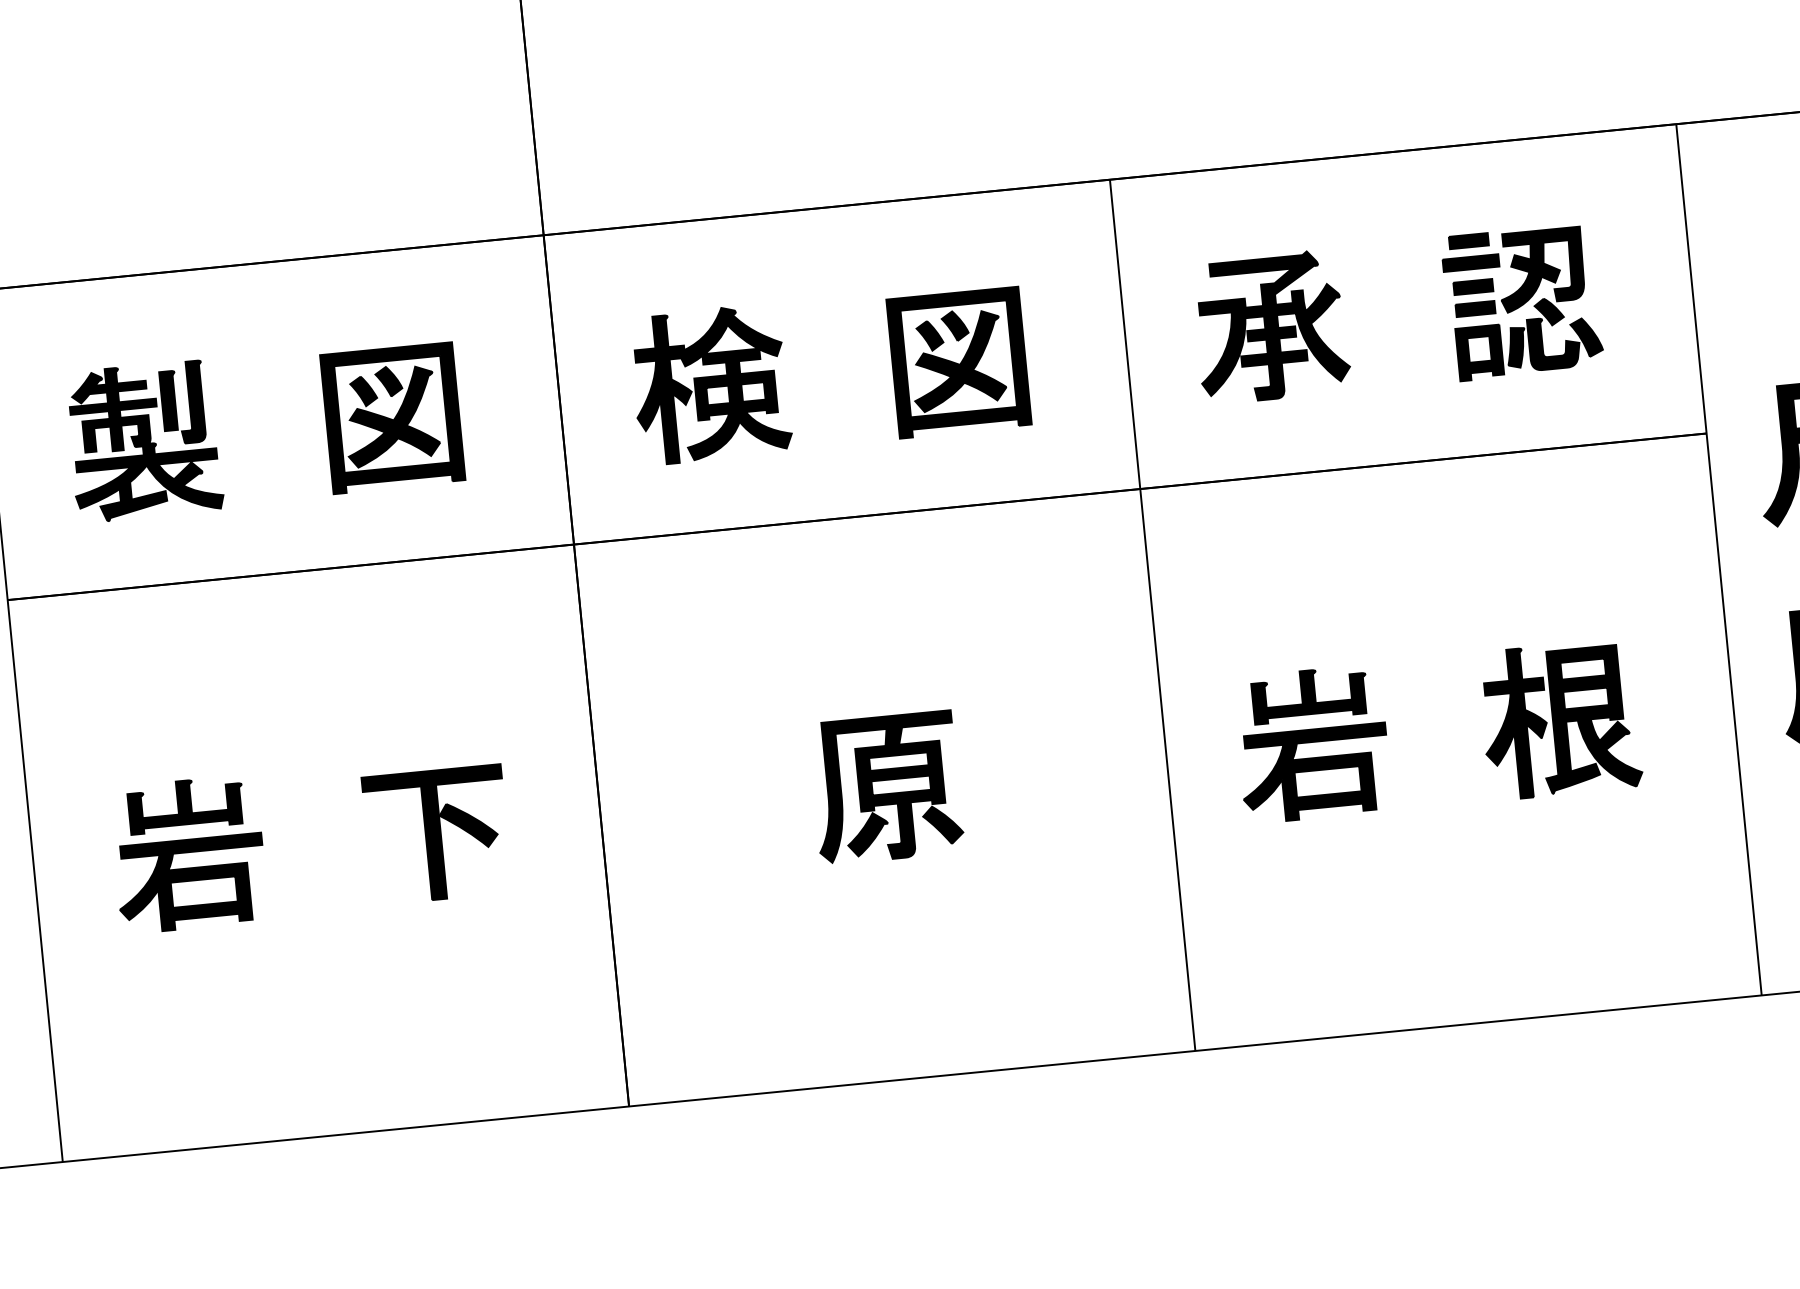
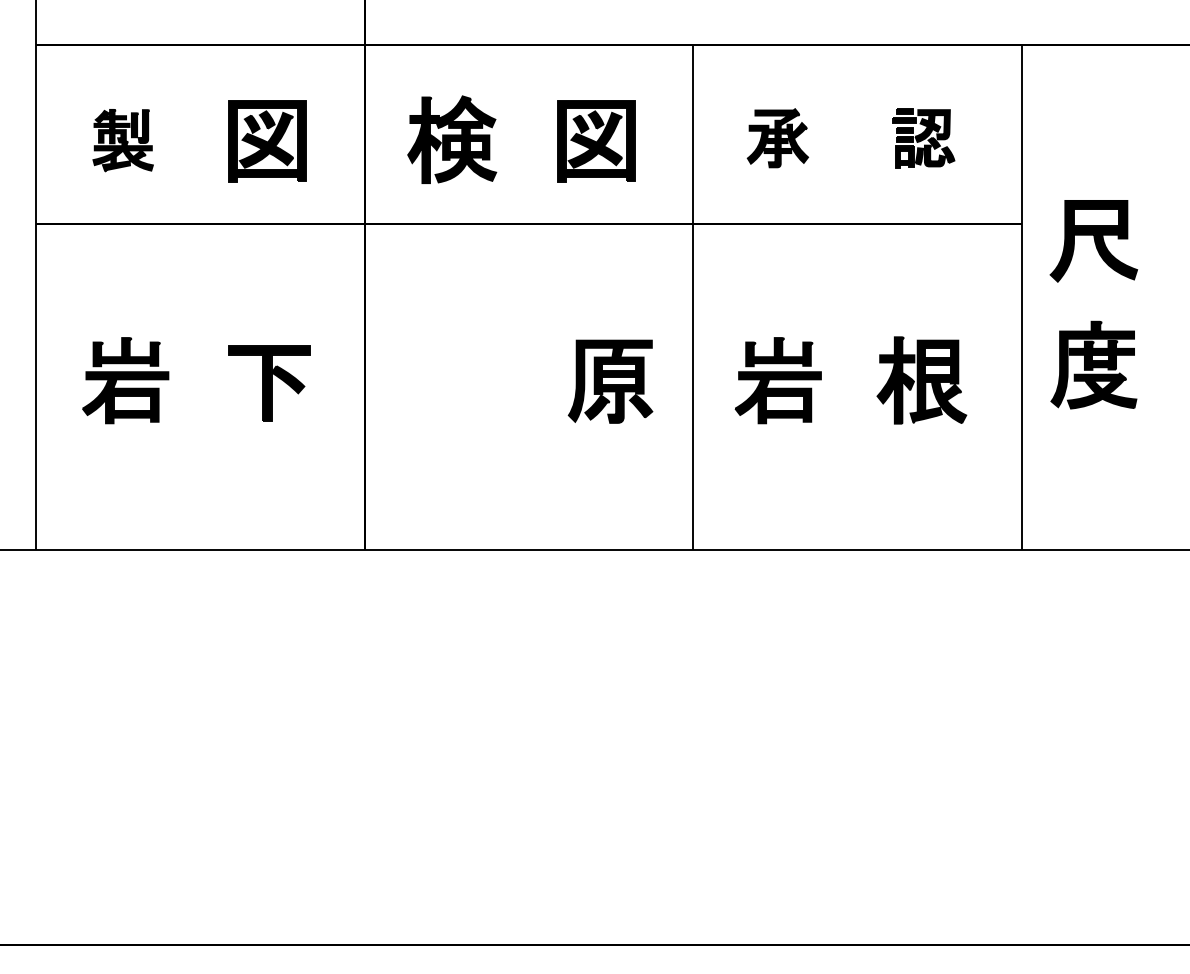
part: (1522, 302) -> (923, 138), size x0.7
part: (1270, 325) -> (777, 137), size x0.7
part: (143, 441) -> (122, 140), size x0.7
part: (886, 787) -> (610, 381), moved

